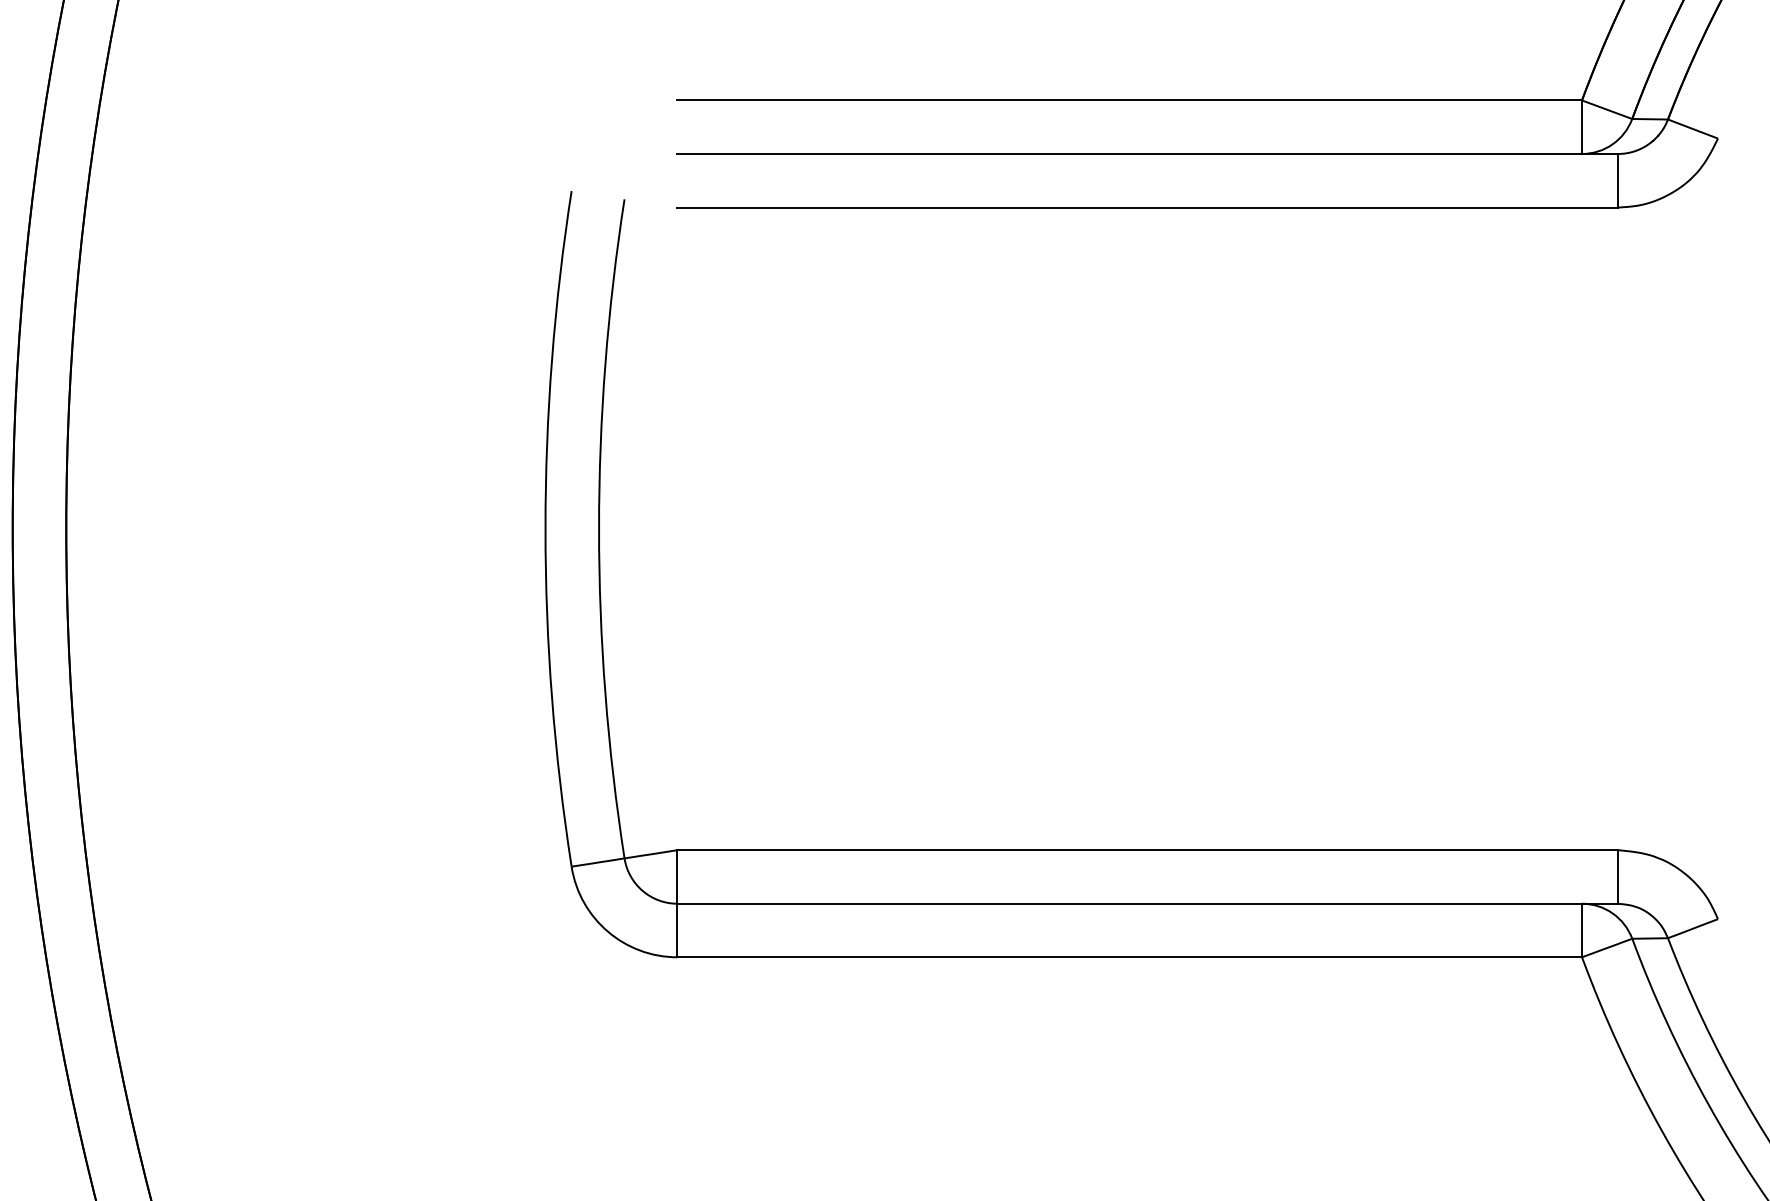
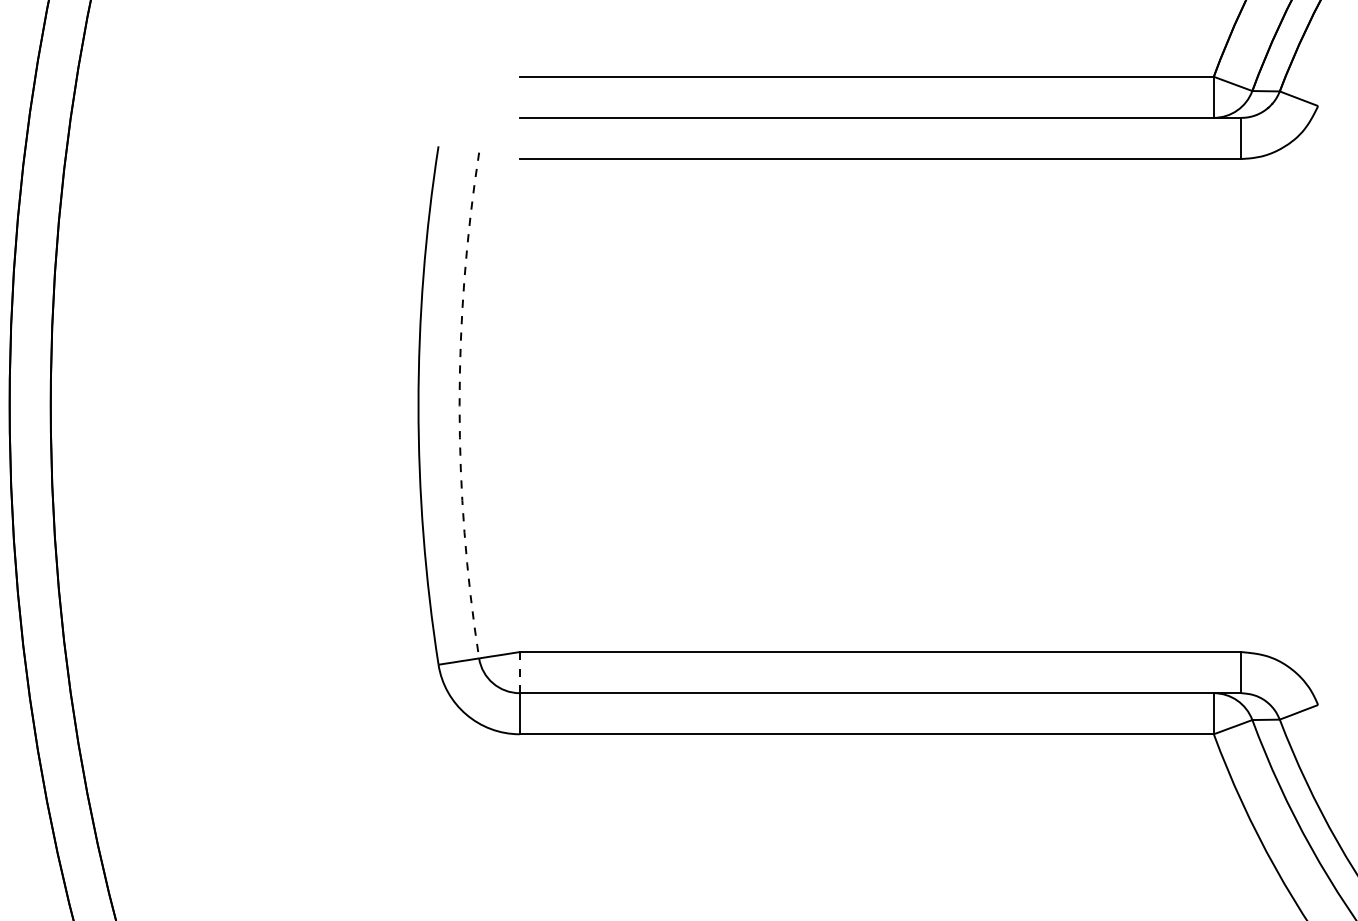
arc: (599, 528) -> (459, 405), solid -> dashed
line: (677, 876) -> (519, 672), solid -> dashed

